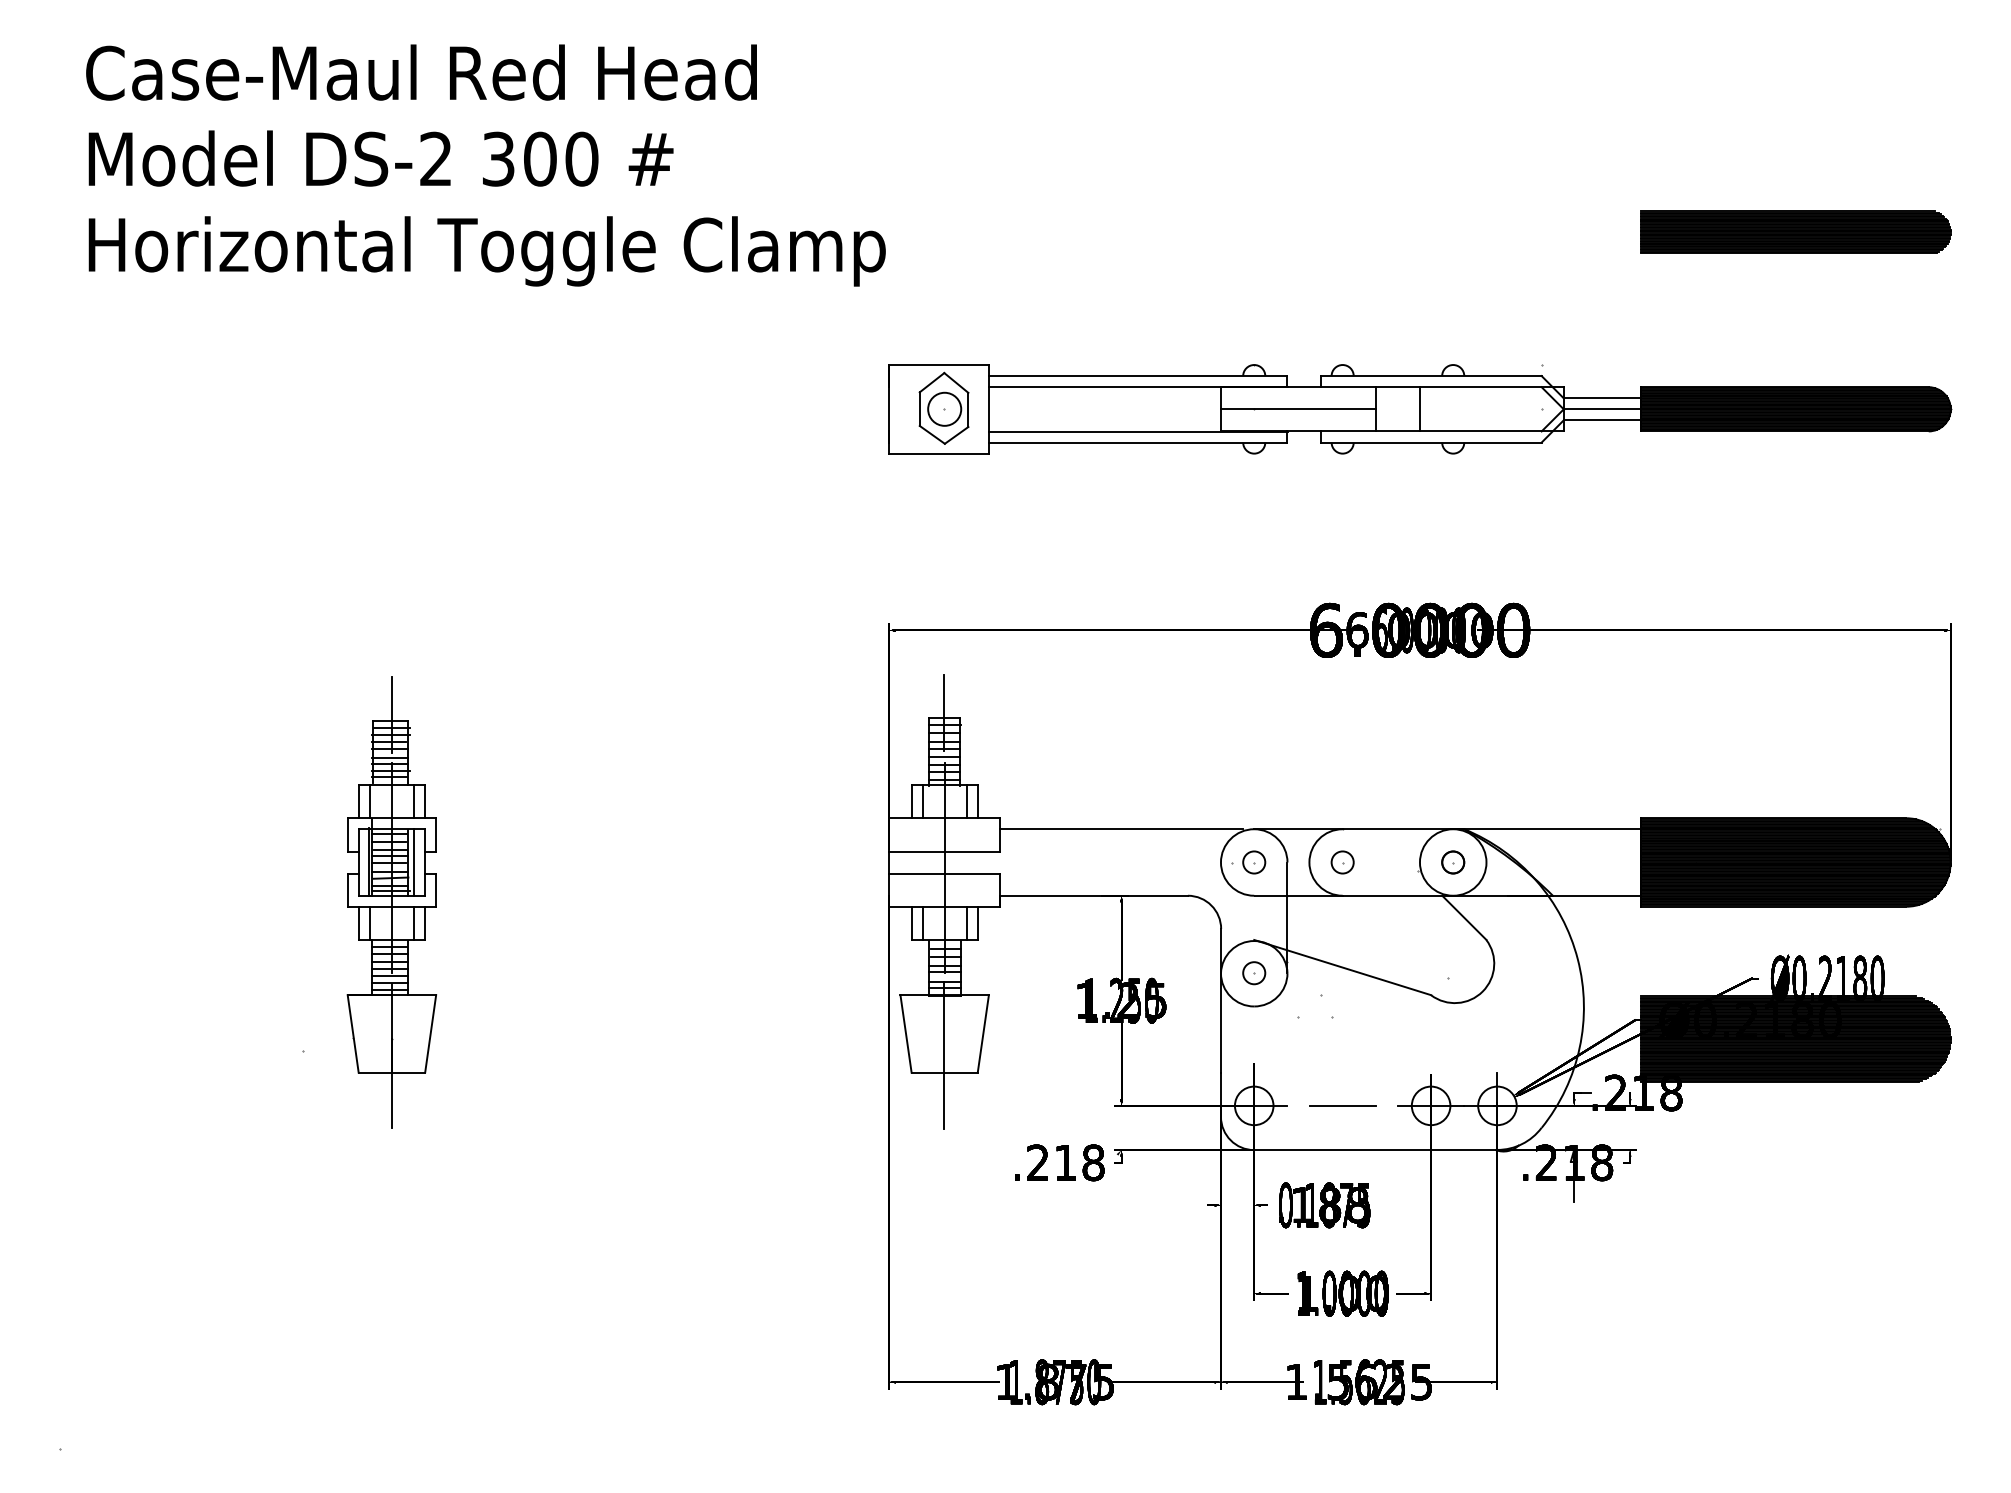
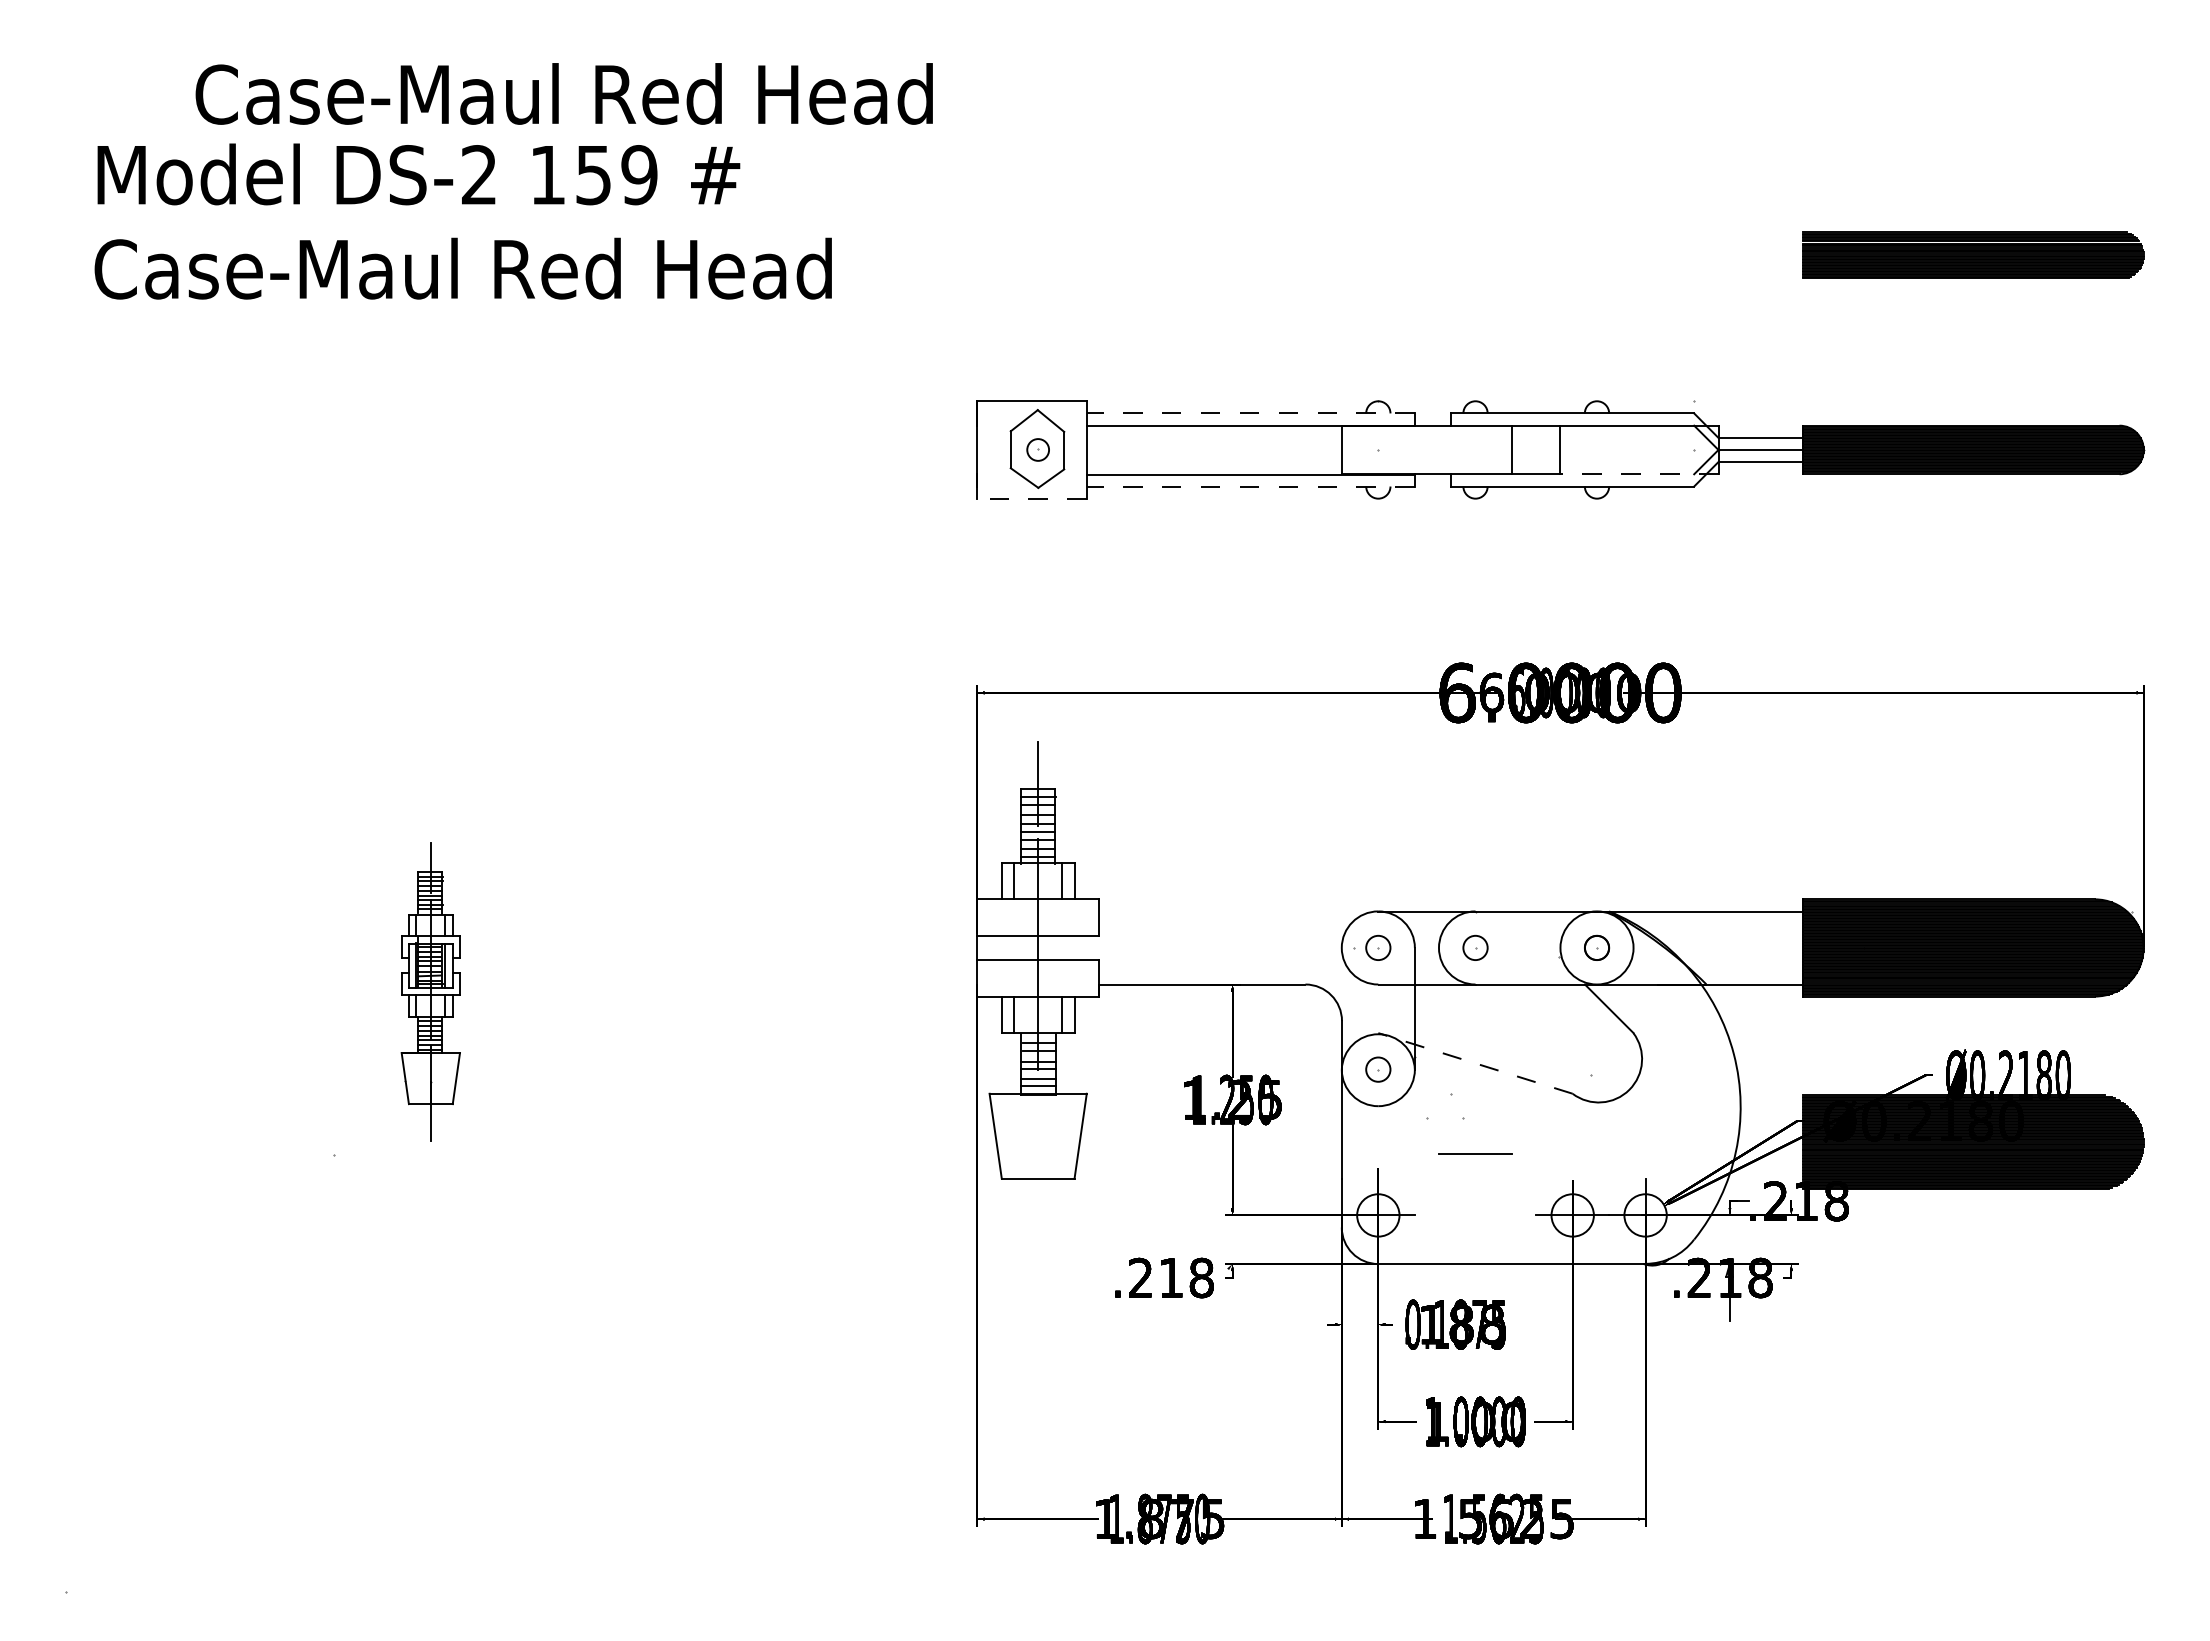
text: (420, 72) -> (563, 93), moved
text: (540, 159) -> (593, 175), 300 -> 159
text: (485, 251) -> (533, 276), Horizontal Toggle Clamp -> Case-Maul Red Head
line: (1137, 376) -> (1250, 413), solid -> dashed
circle: (944, 408) -> (1038, 449), size x0.6
line: (1298, 408) -> (1426, 449), removed
line: (1490, 431) -> (1638, 474), solid -> dashed
line: (1137, 442) -> (1250, 486), solid -> dashed
line: (939, 453) -> (1032, 498), solid -> dashed
line: (1121, 829) -> (1232, 911), removed
part: (391, 902) -> (430, 991), size x0.6
line: (1342, 967) -> (1475, 1063), solid -> dashed
line: (944, 1055) -> (1037, 1160), removed
line: (1342, 1105) -> (1475, 1153), moved

